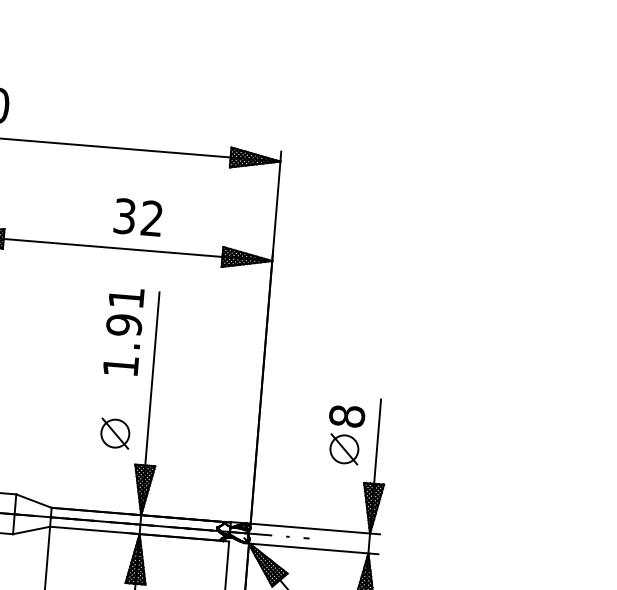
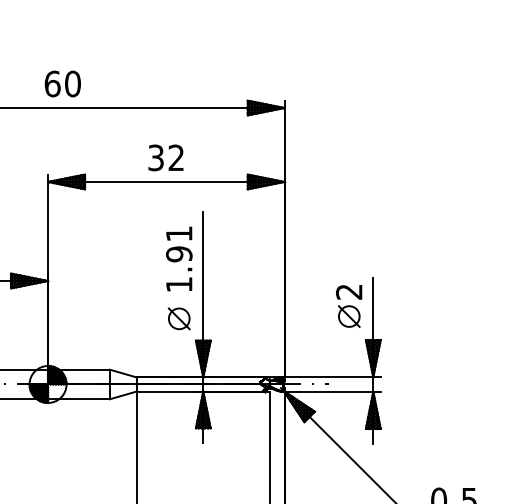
text: (137, 216) -> (165, 157), moved
text: (124, 330) -> (179, 258), moved
text: (347, 415) -> (349, 291), 8 -> 2

